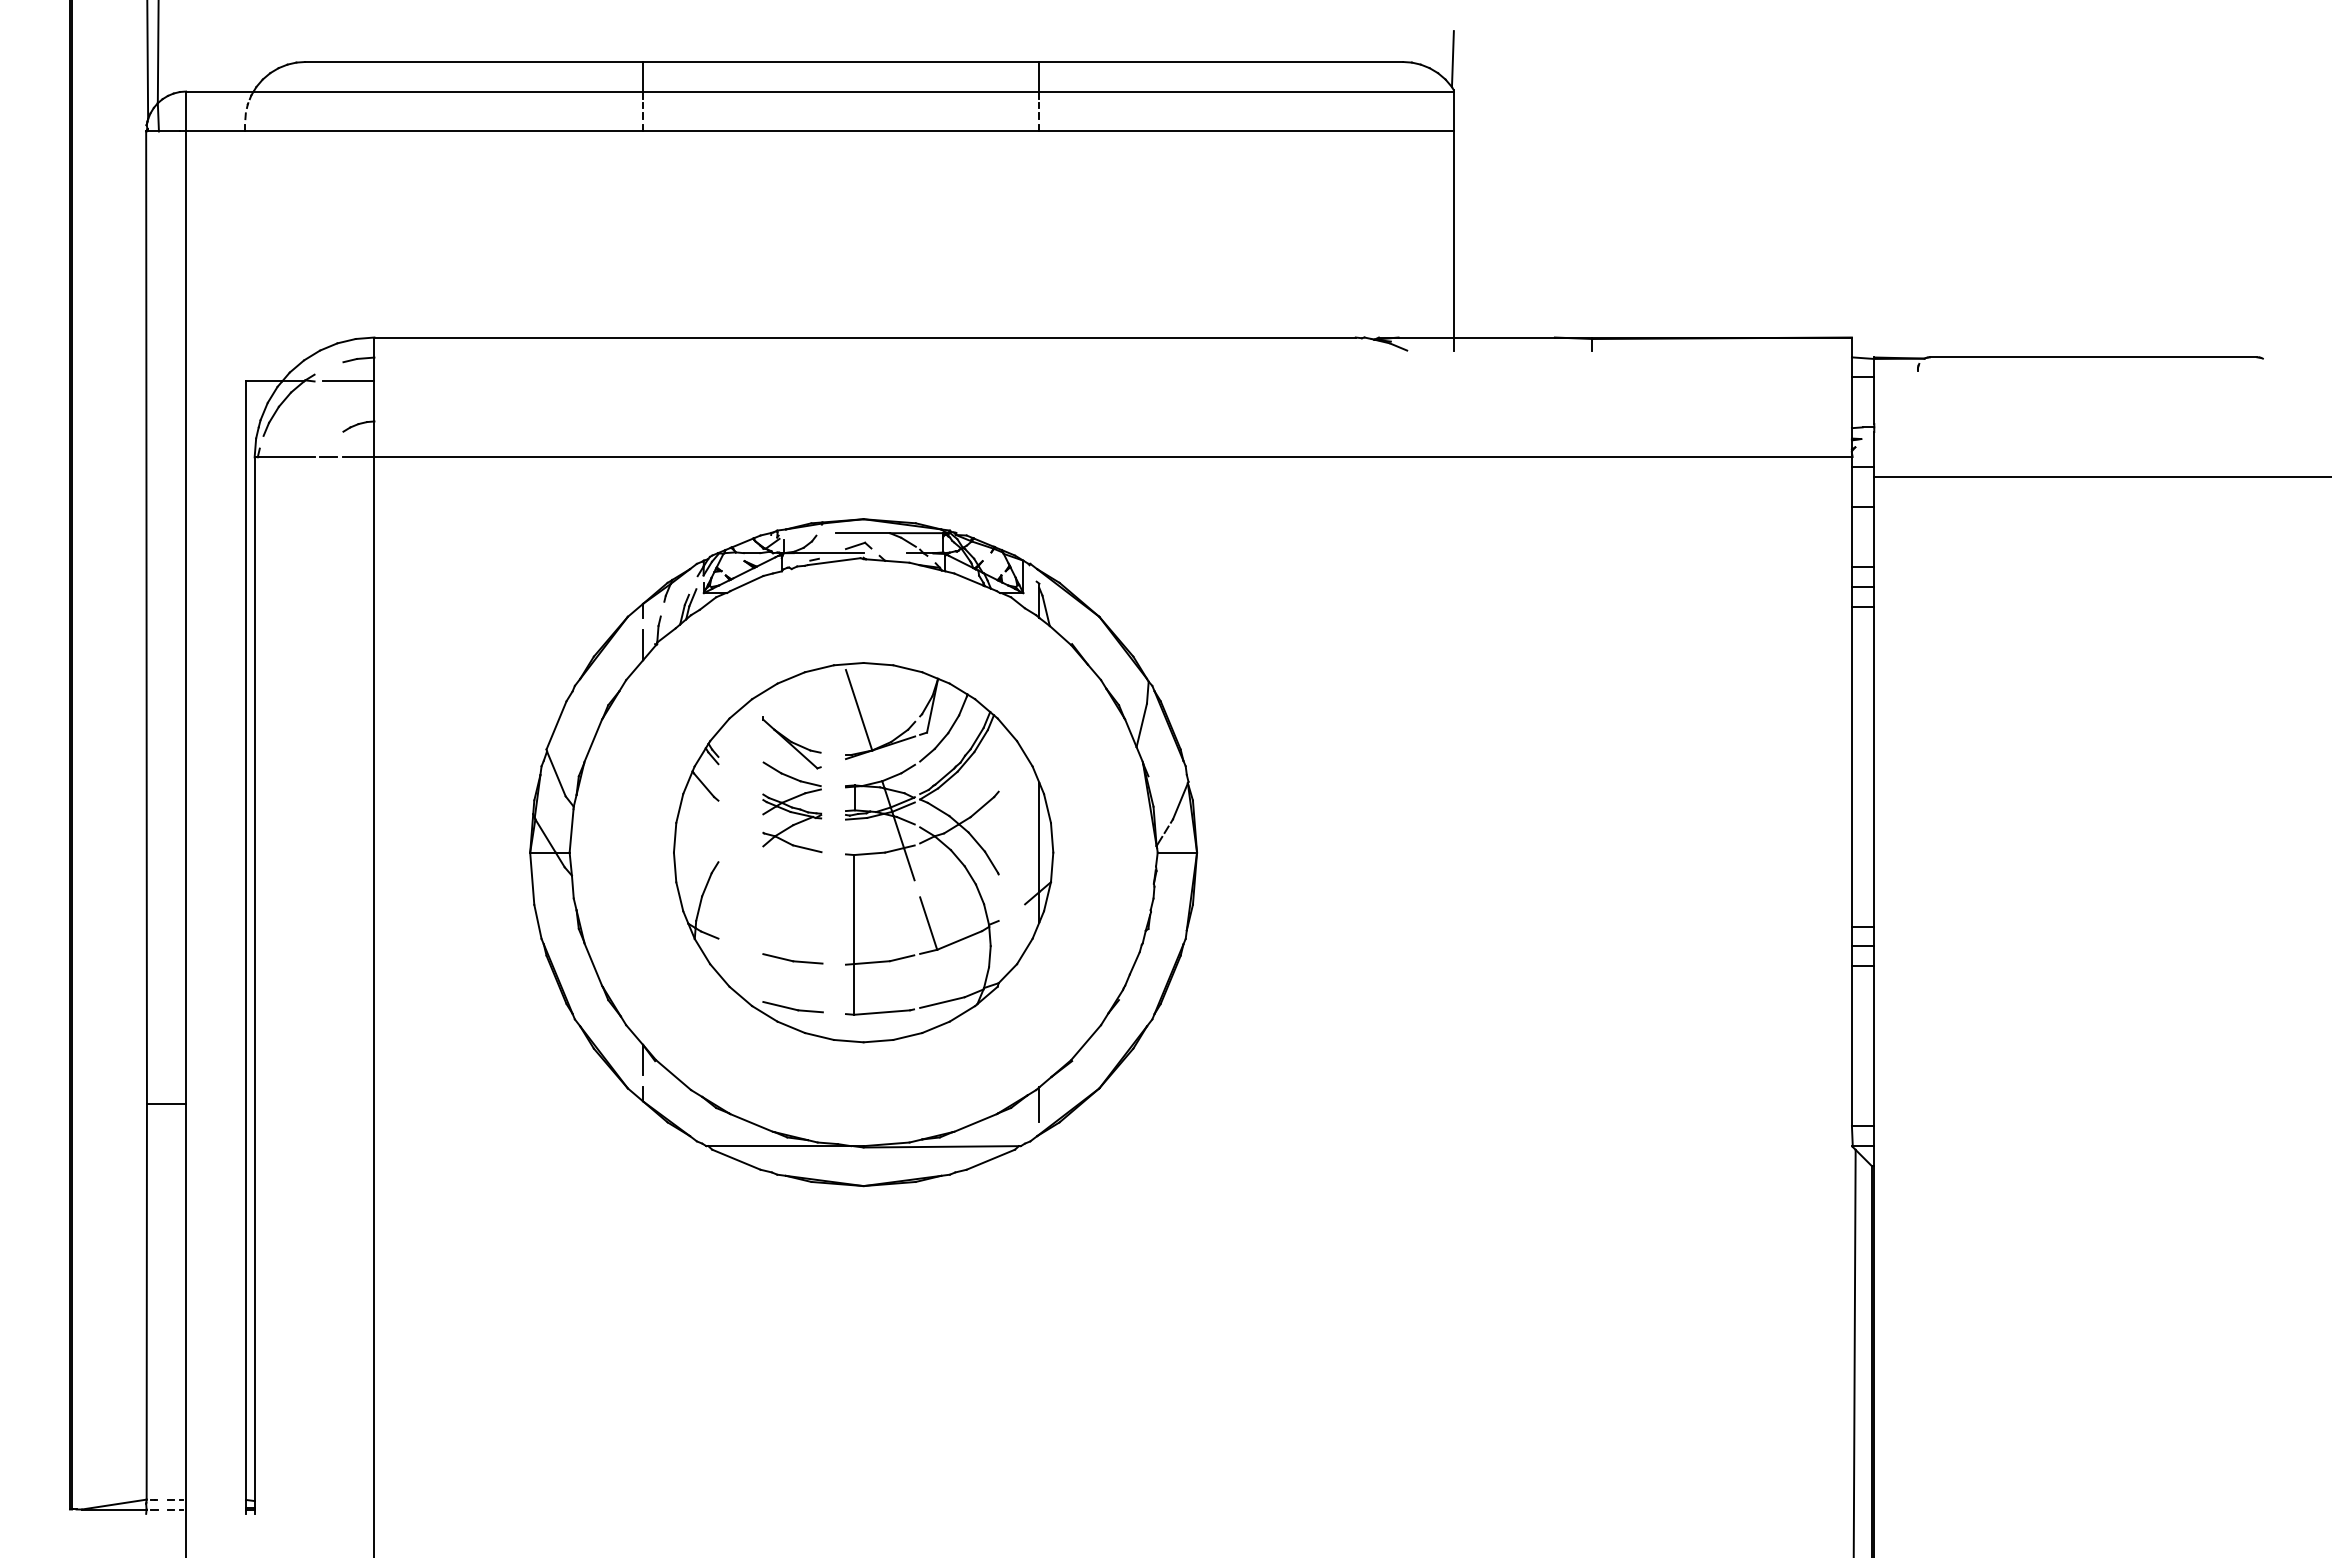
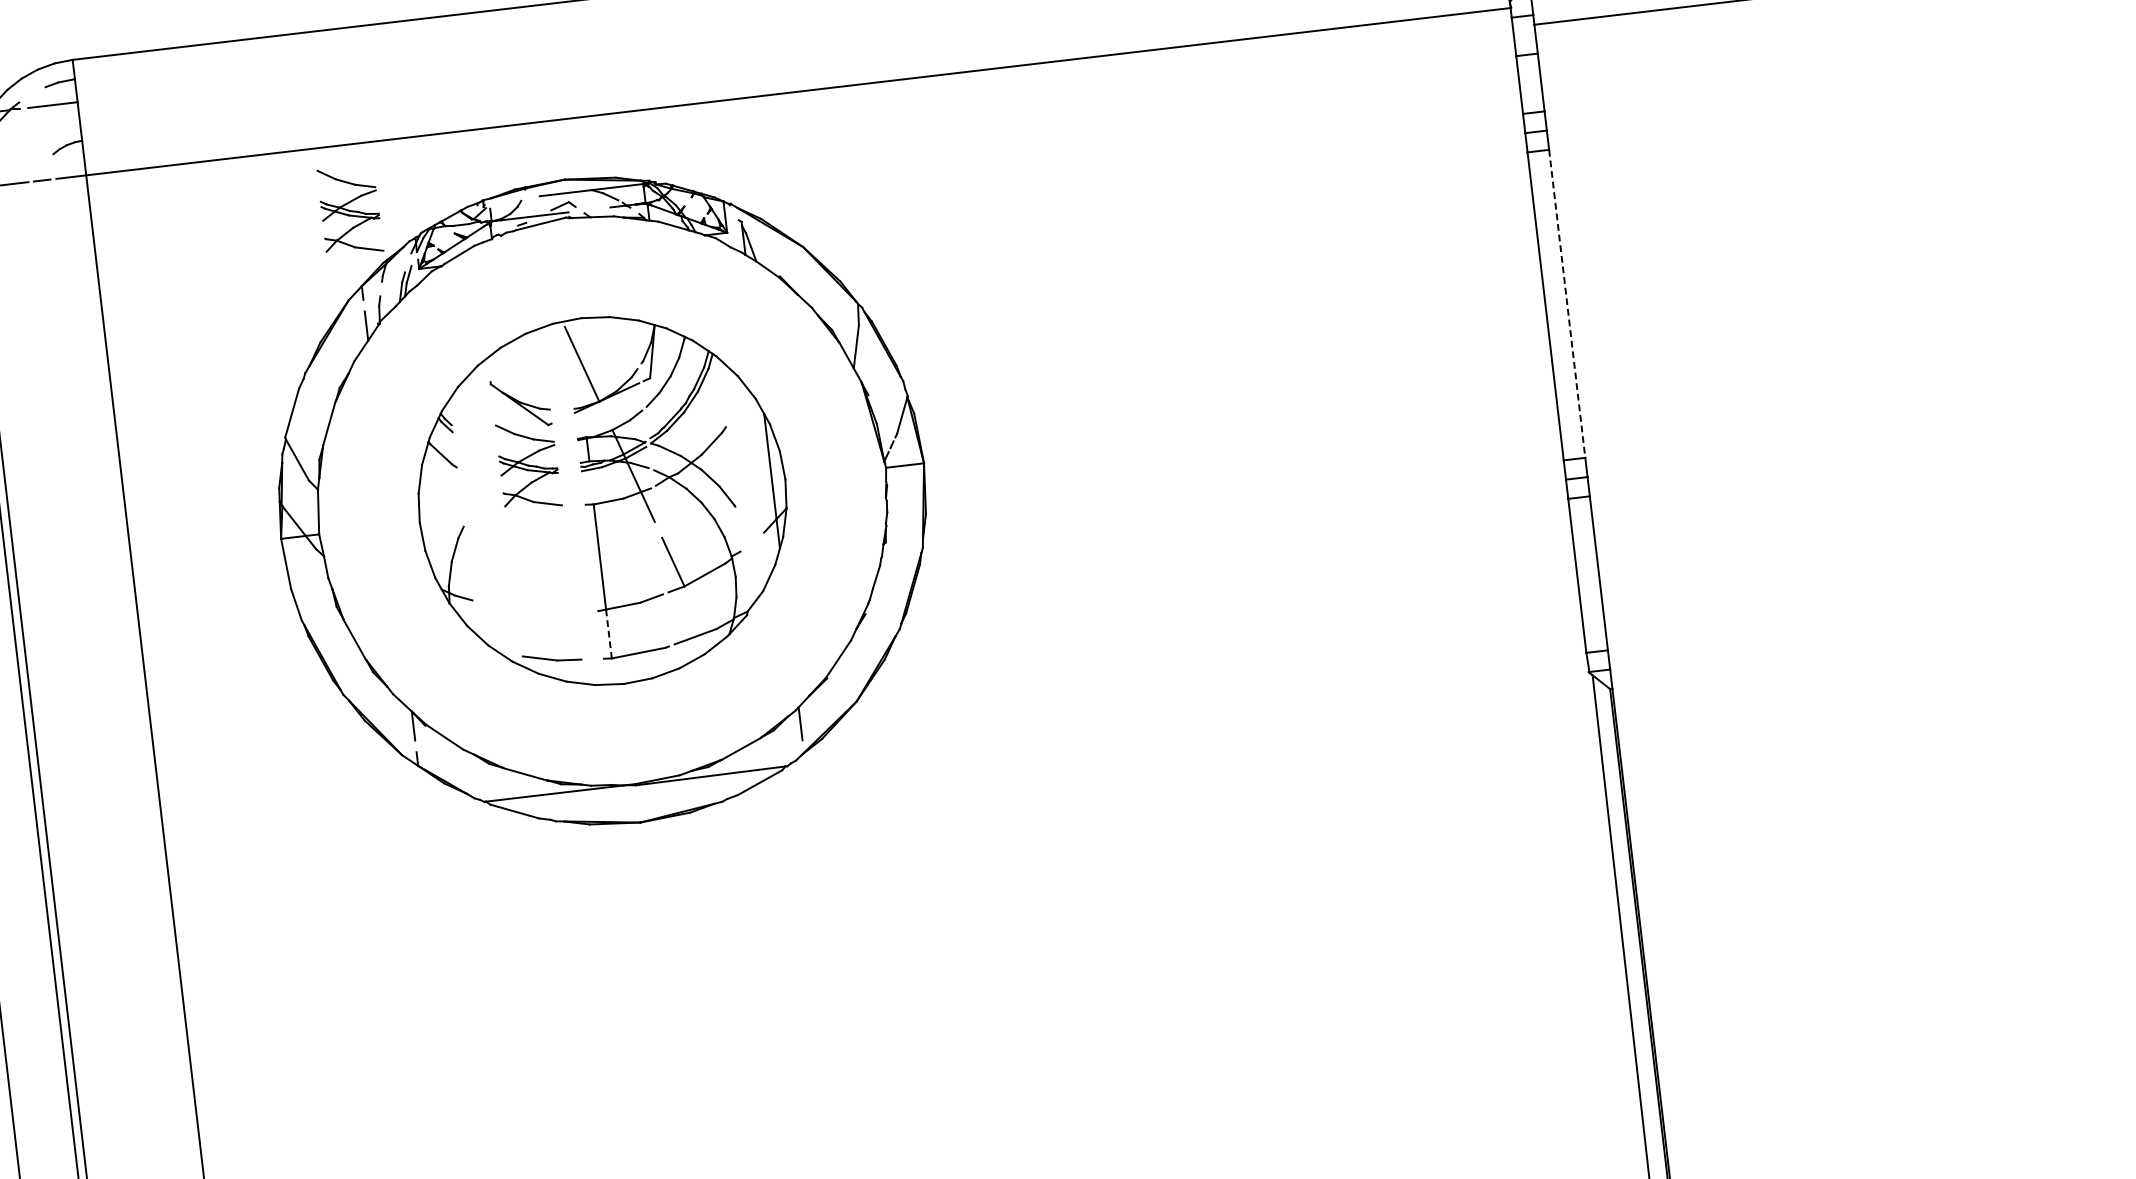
part: (640, 525) -> (350, 210), added
line: (1874, 766) -> (1567, 303), solid -> dashed
part: (792, 958) -> (546, 611), removed
line: (854, 989) -> (609, 634), solid -> dashed

